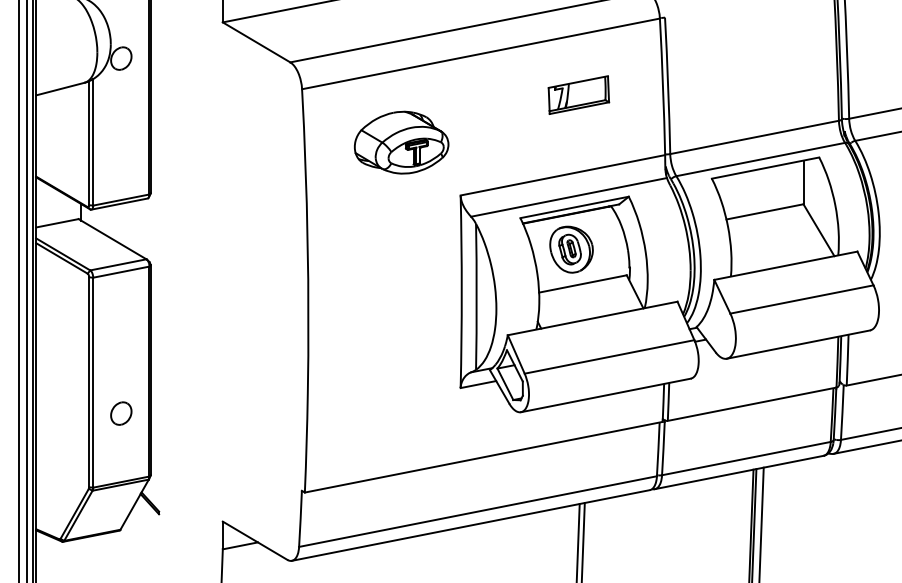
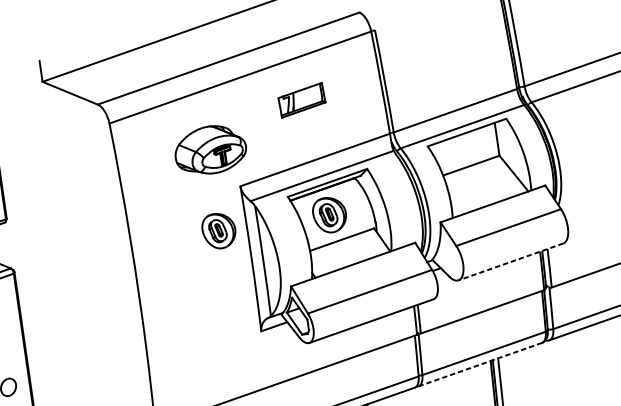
part: (578, 94) -> (301, 99), moved
part: (401, 142) -> (210, 149), moved
part: (424, 249) -> (219, 230), added
line: (798, 344) -> (510, 261), solid -> dashed
line: (739, 472) -> (480, 364), solid -> dashed

